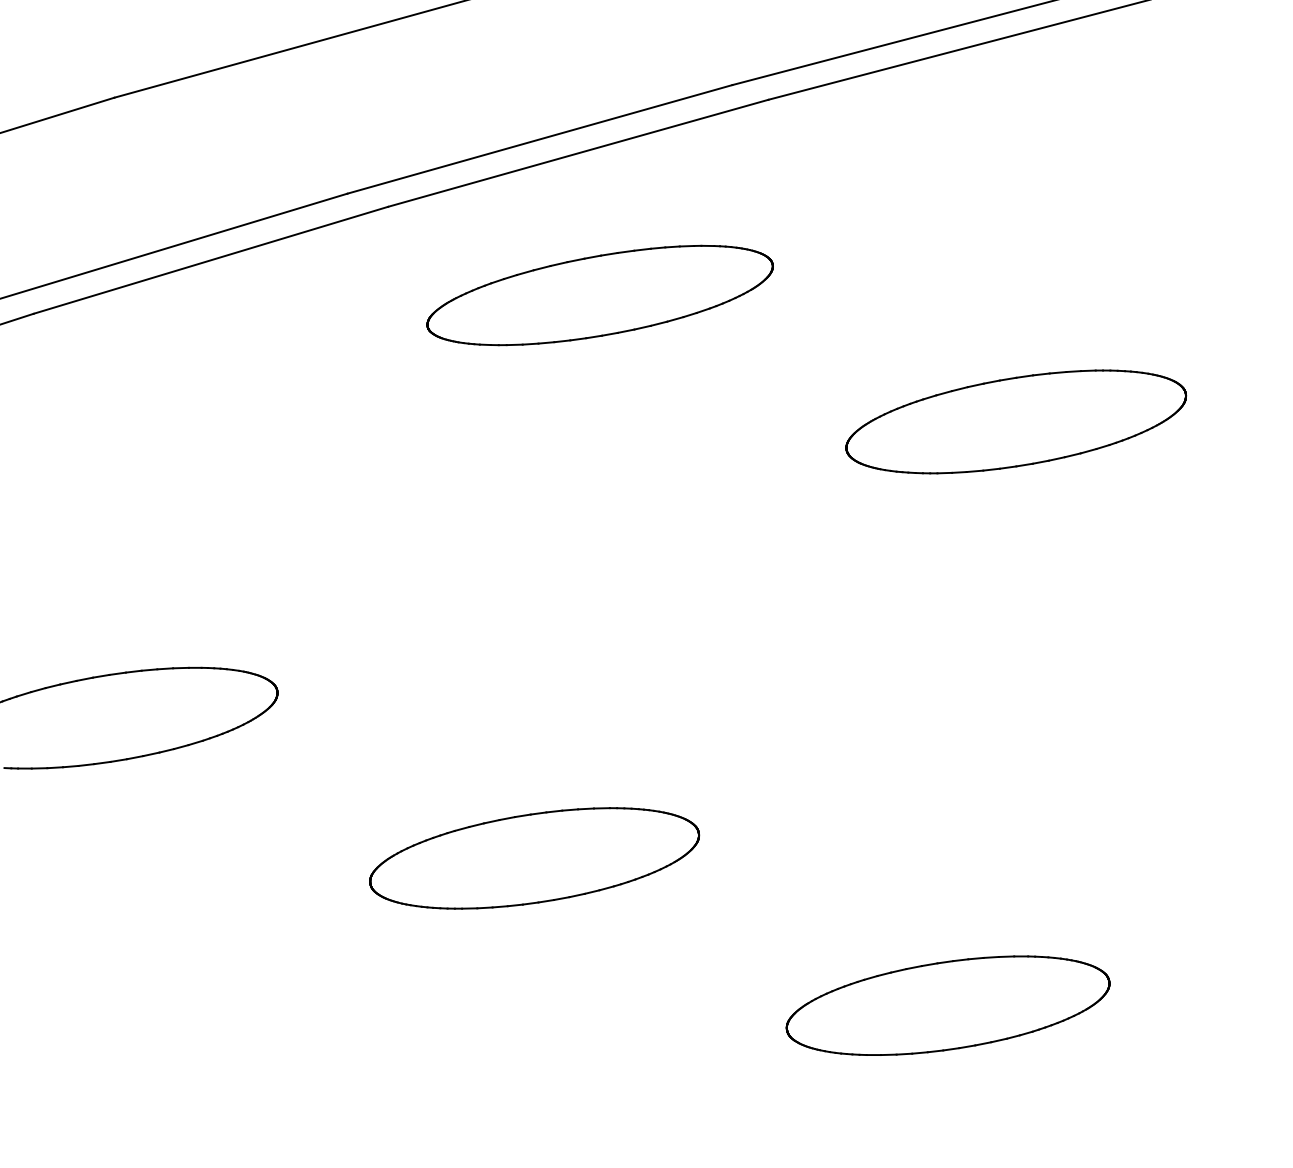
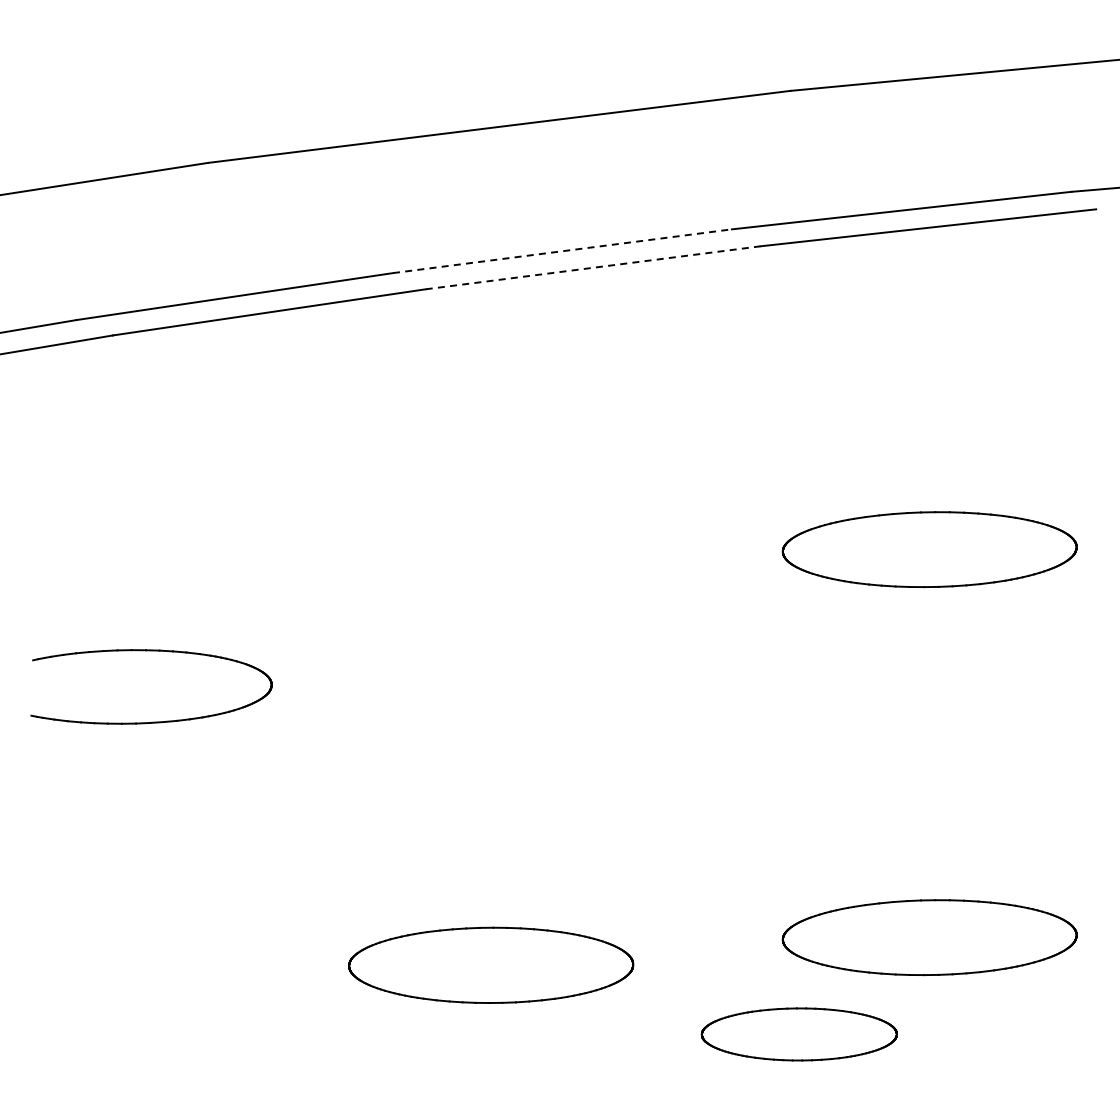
line: (540, 139) -> (562, 251), solid -> dashed
line: (578, 152) -> (593, 267), solid -> dashed
part: (599, 295) -> (593, 390), removed
part: (534, 857) -> (491, 964), moved
part: (1082, 871) -> (929, 937), added
part: (948, 1005) -> (799, 1034), size x0.7

